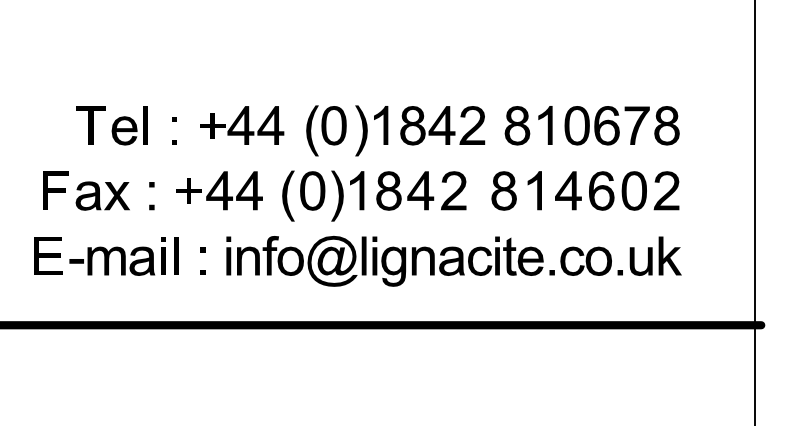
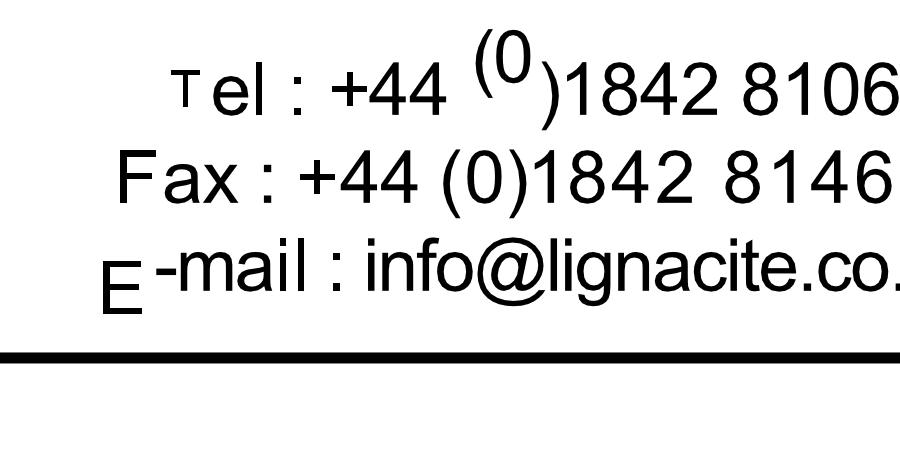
part: (90, 125) -> (184, 88), size x0.7
part: (326, 130) -> (503, 62), moved
part: (48, 255) -> (122, 286), moved

